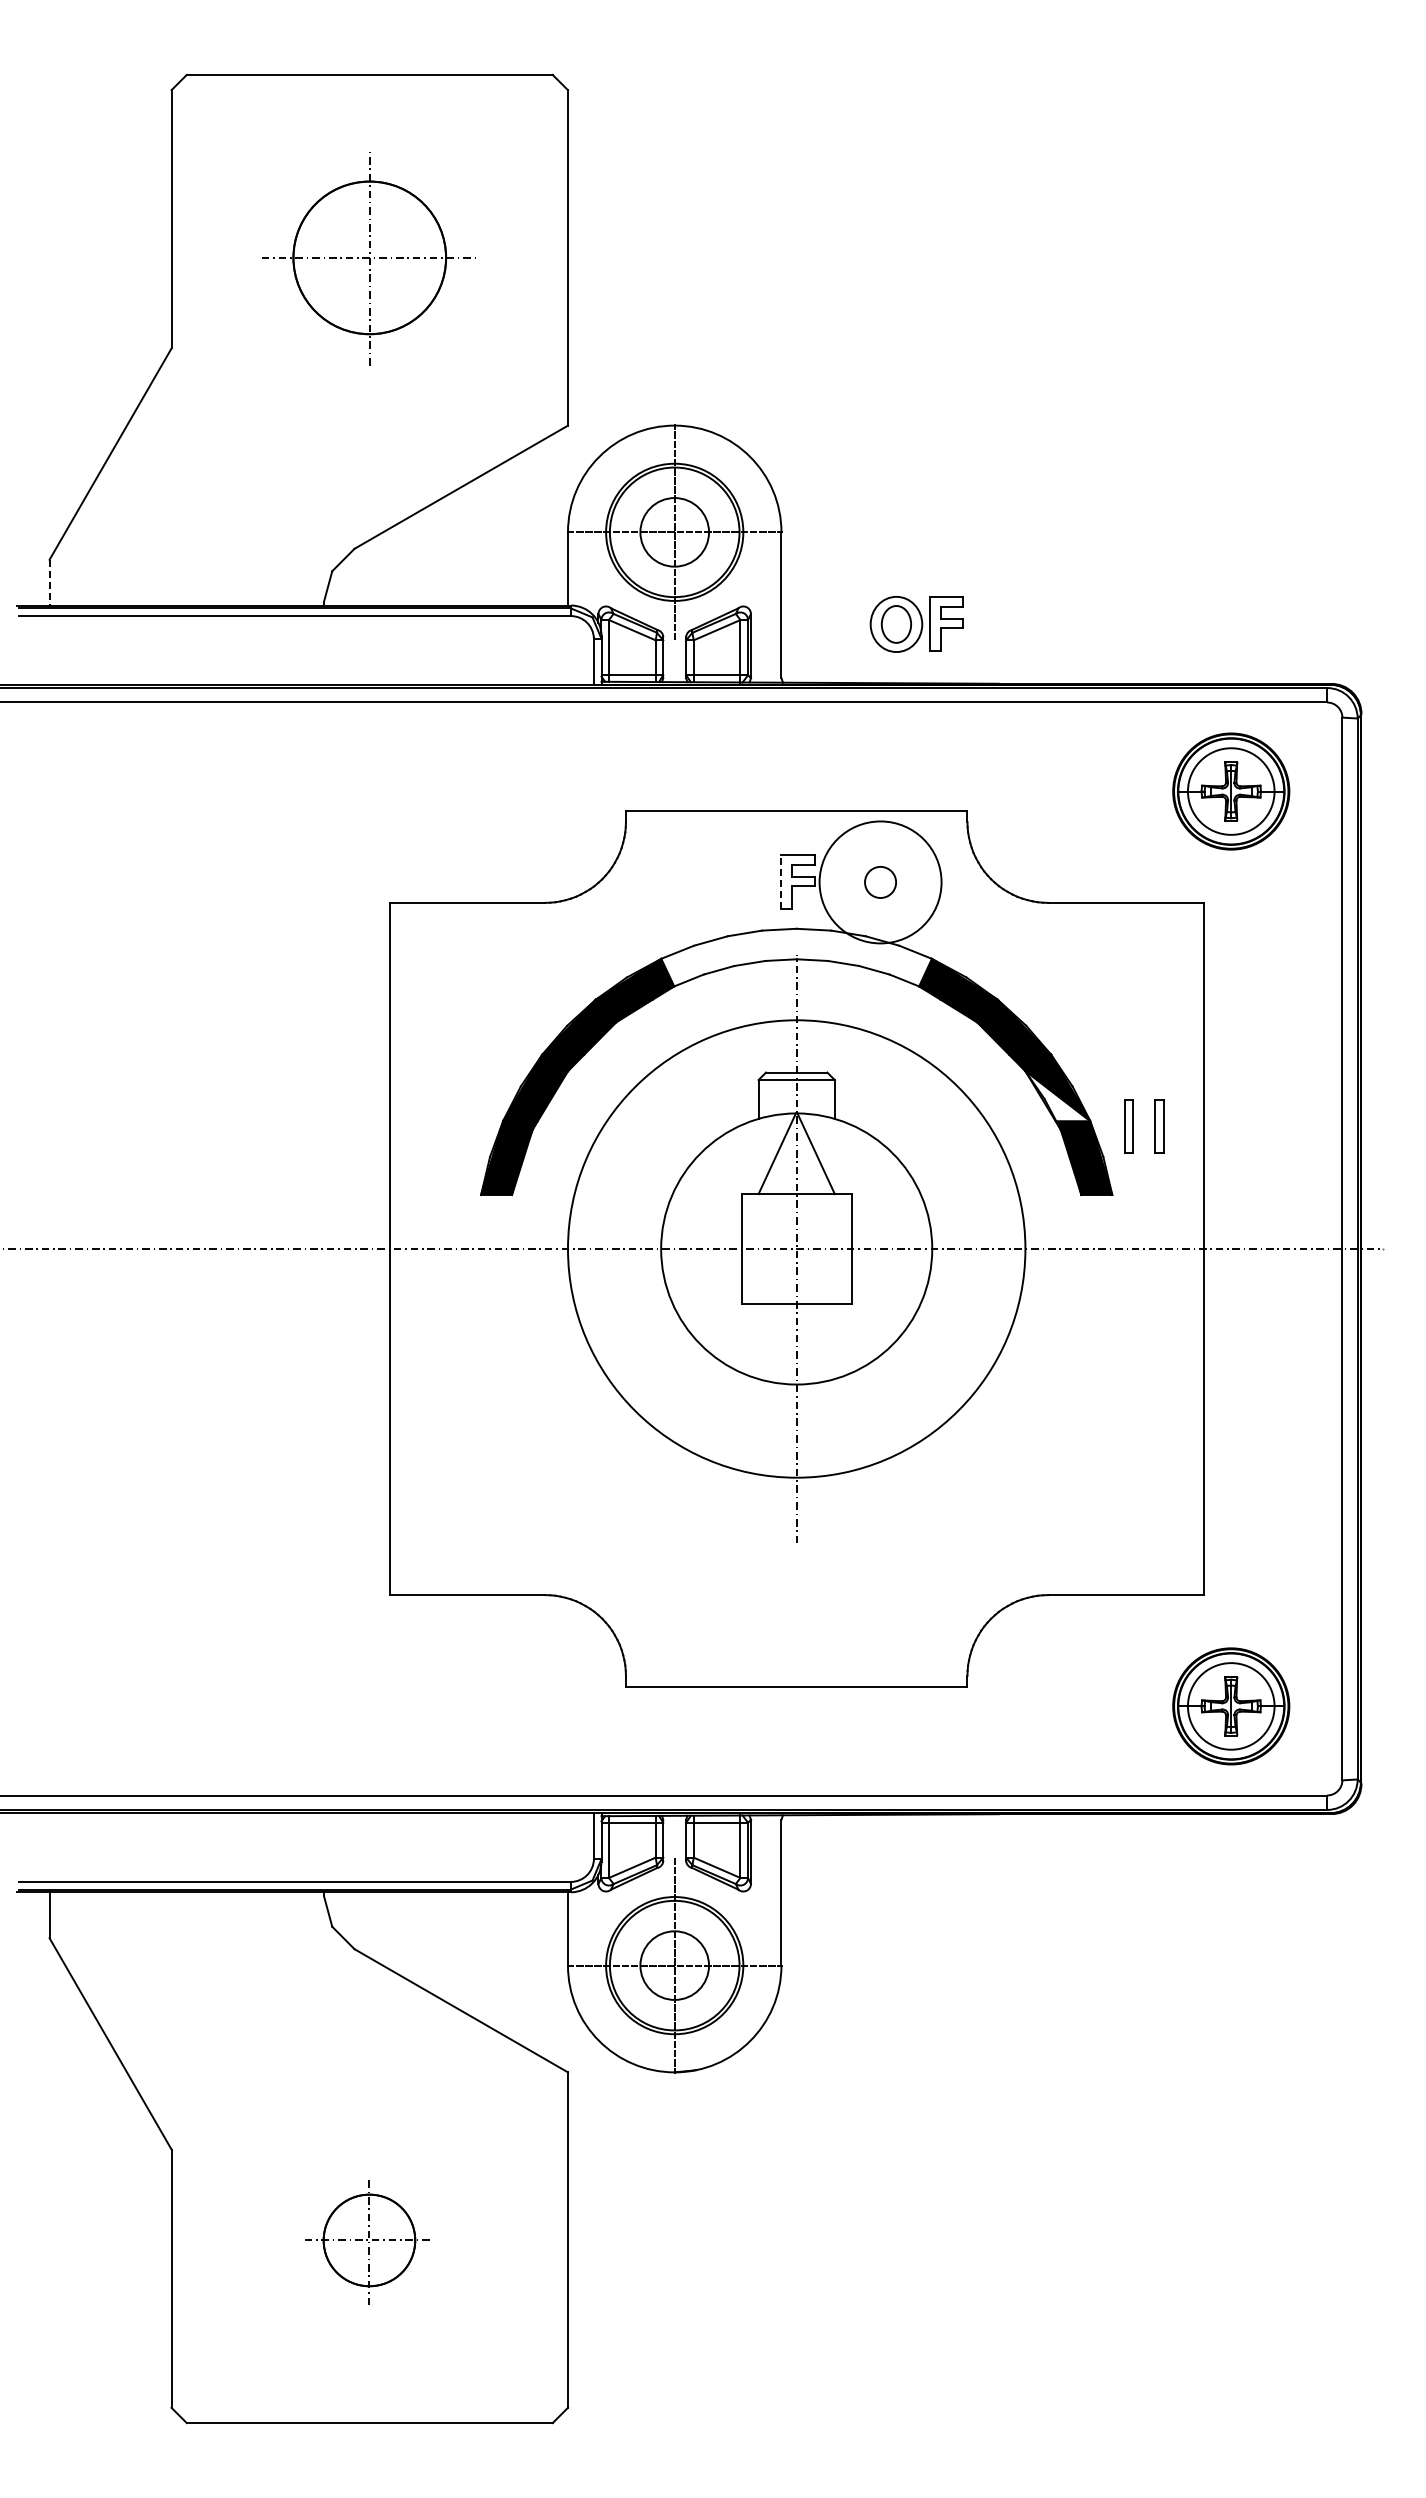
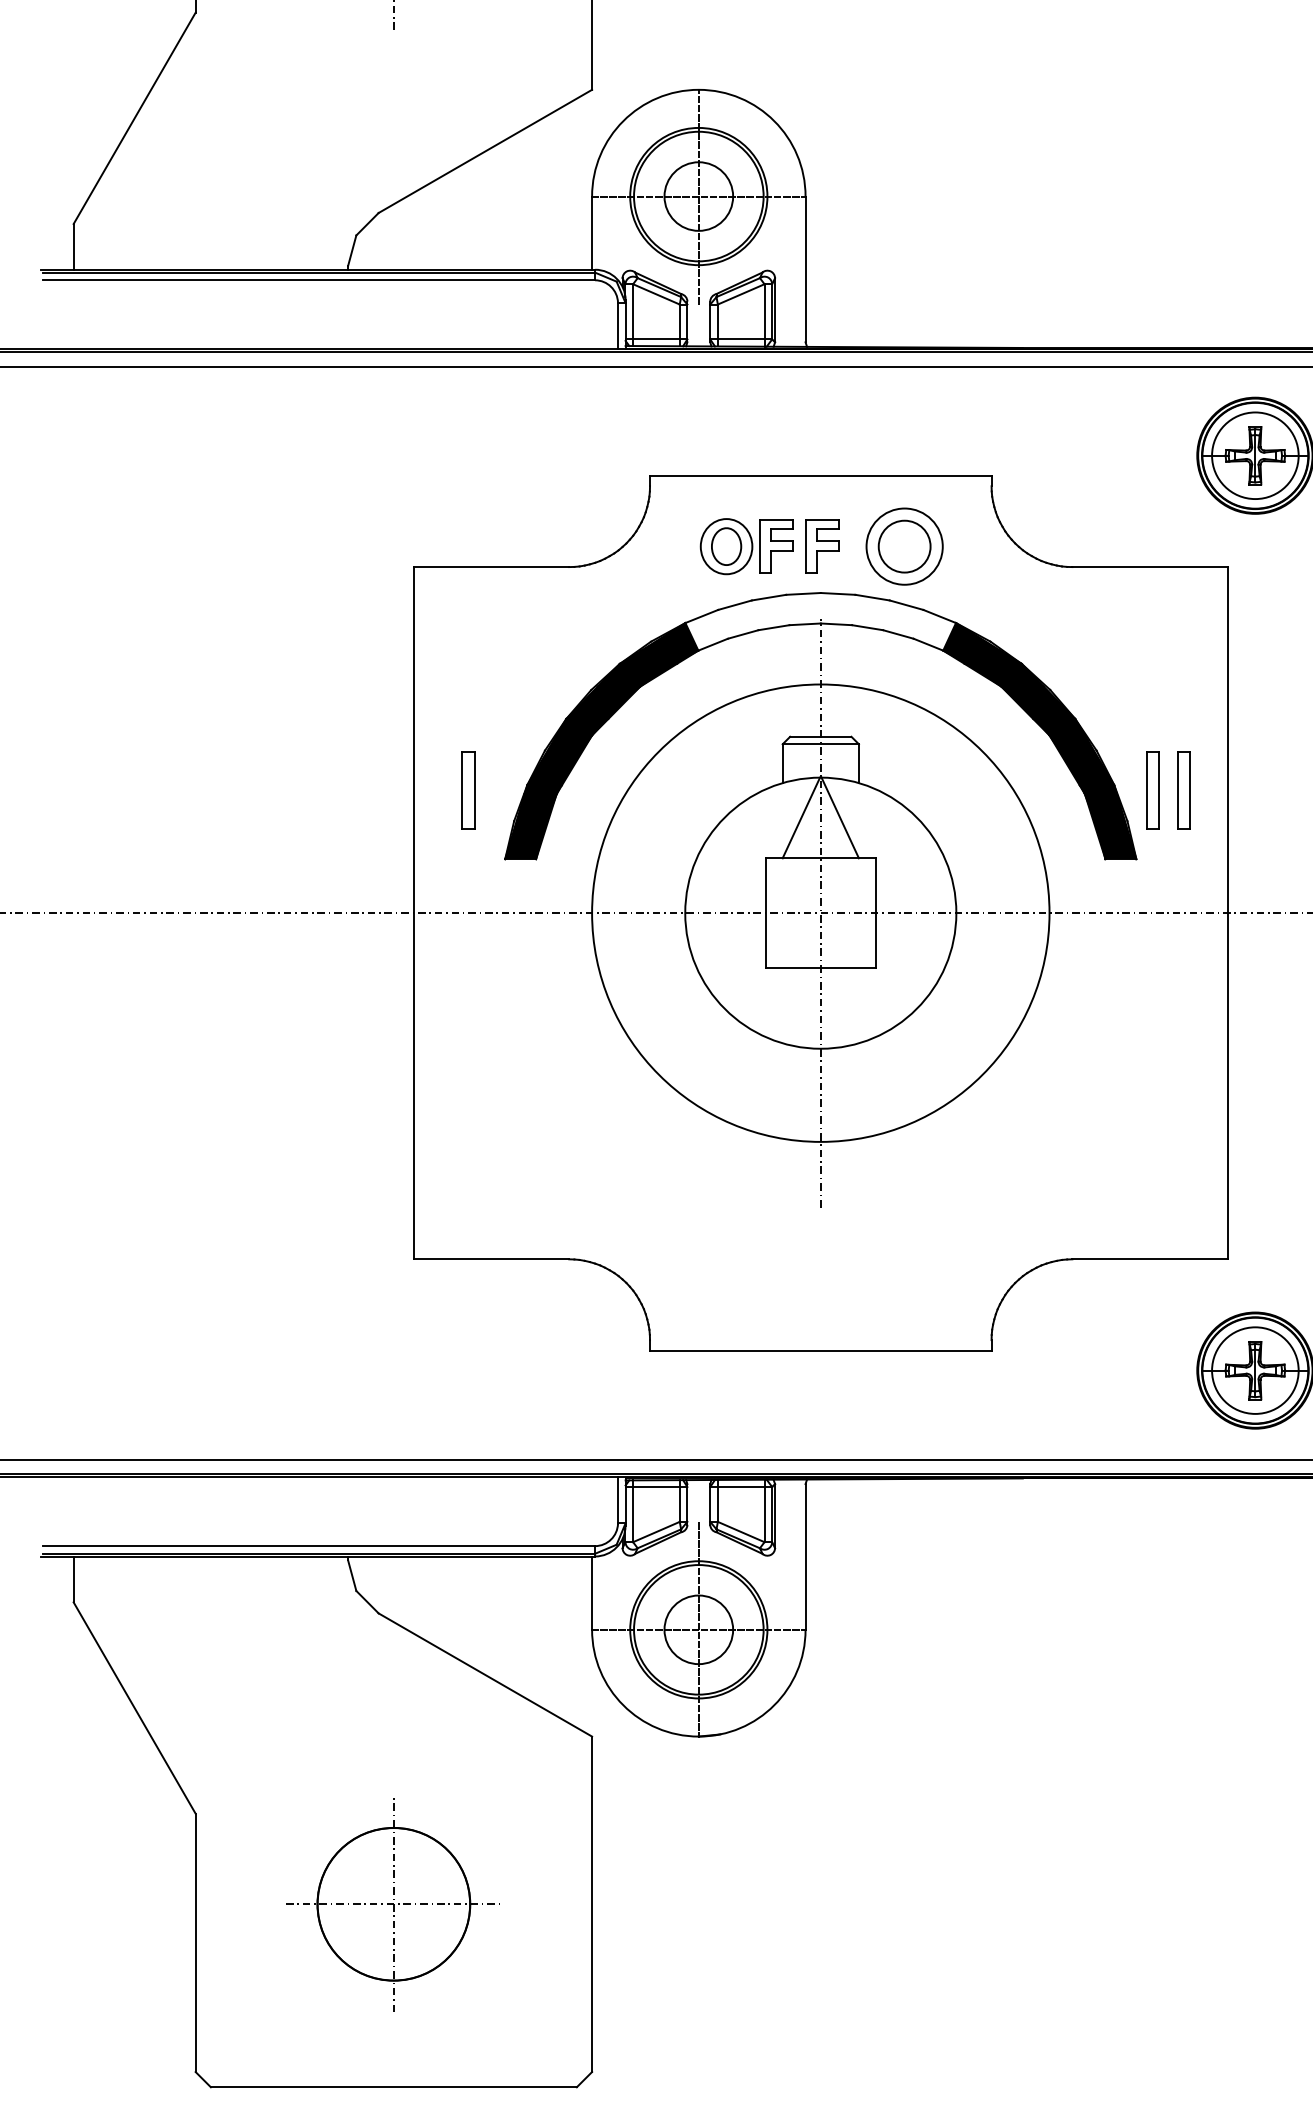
line: (49, 582) -> (73, 246), dashed -> solid
part: (916, 624) -> (746, 546), moved
line: (781, 881) -> (805, 545), dashed -> solid
circle: (880, 882) -> (904, 546), size x0.62
circle: (880, 882) -> (904, 546), size x1.67
fill: (1057, 1096) -> (1081, 760), added
part: (444, 1126) -> (468, 790), added
part: (1128, 1126) -> (1152, 790), size x1.43
part: (1159, 1126) -> (1183, 790), size x1.43
part: (368, 2240) -> (392, 1904), size x1.67

